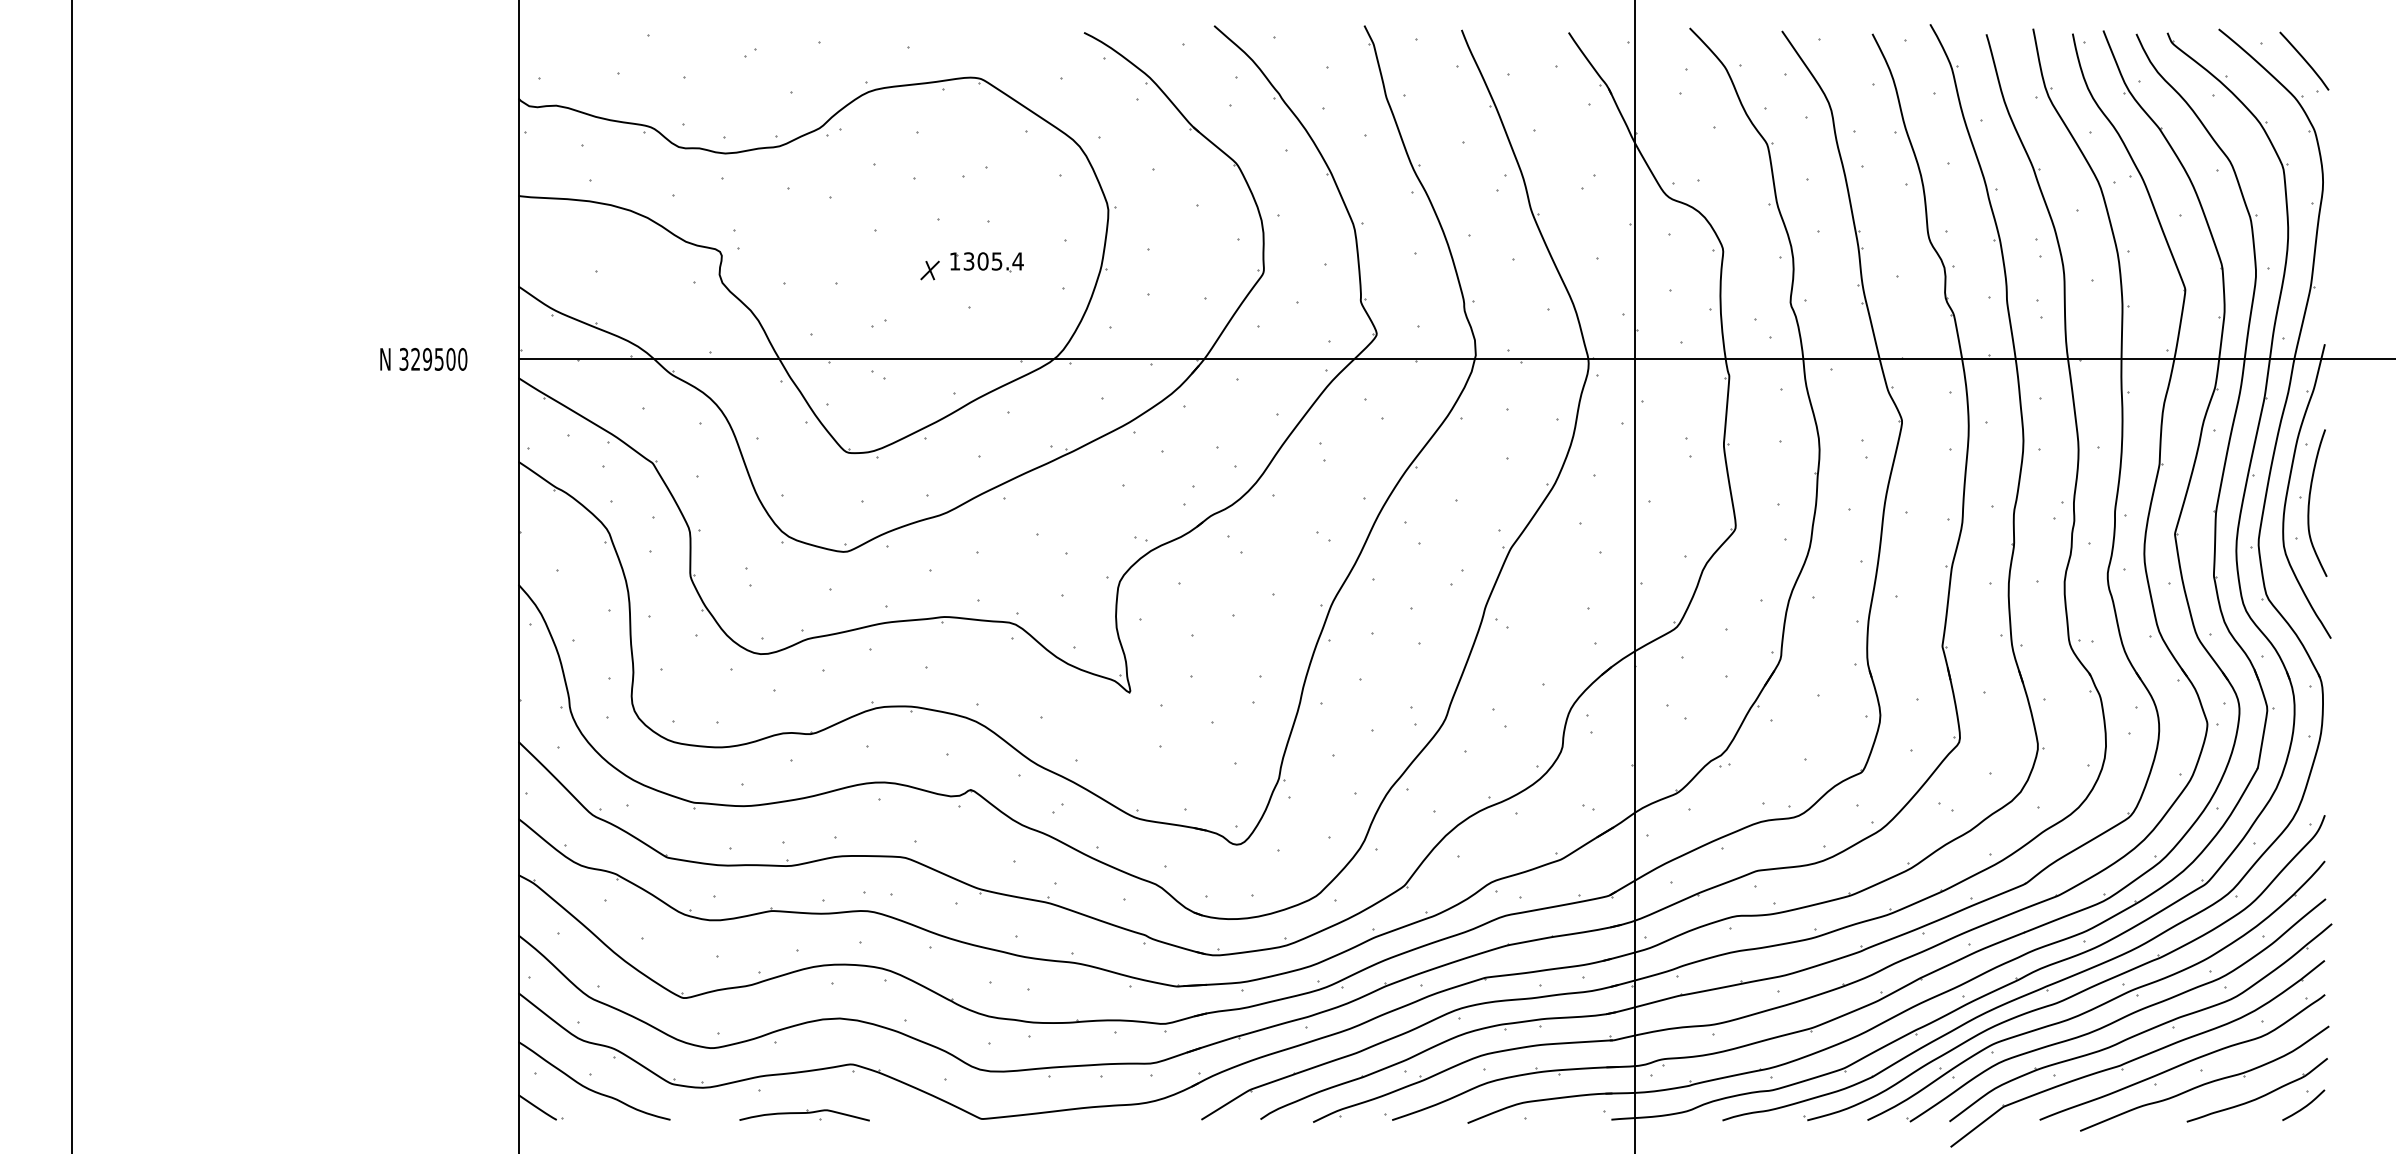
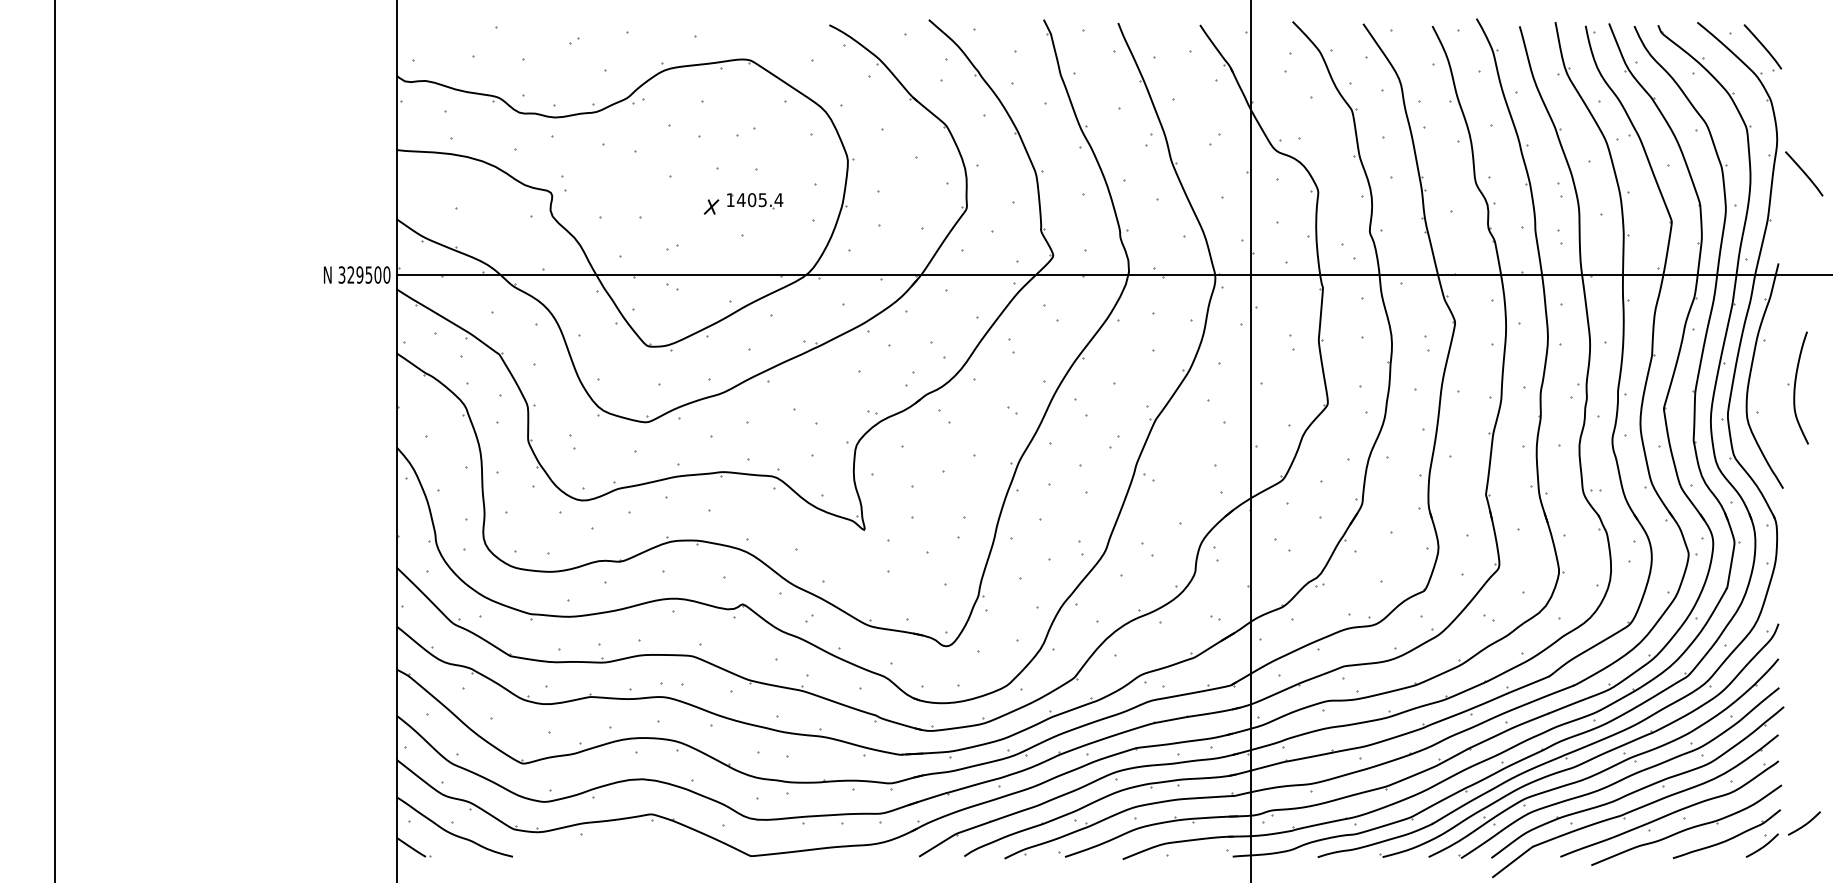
curve: (2358, 226) -> (1804, 173), added
text: (968, 261) -> (740, 200), 1305.4 -> 1405.4
text: (423, 358) -> (356, 274), moved
part: (2313, 502) -> (1798, 387), moved
curve: (2360, 1076) -> (1805, 823), added
part: (804, 1115) -> (615, 853), removed

